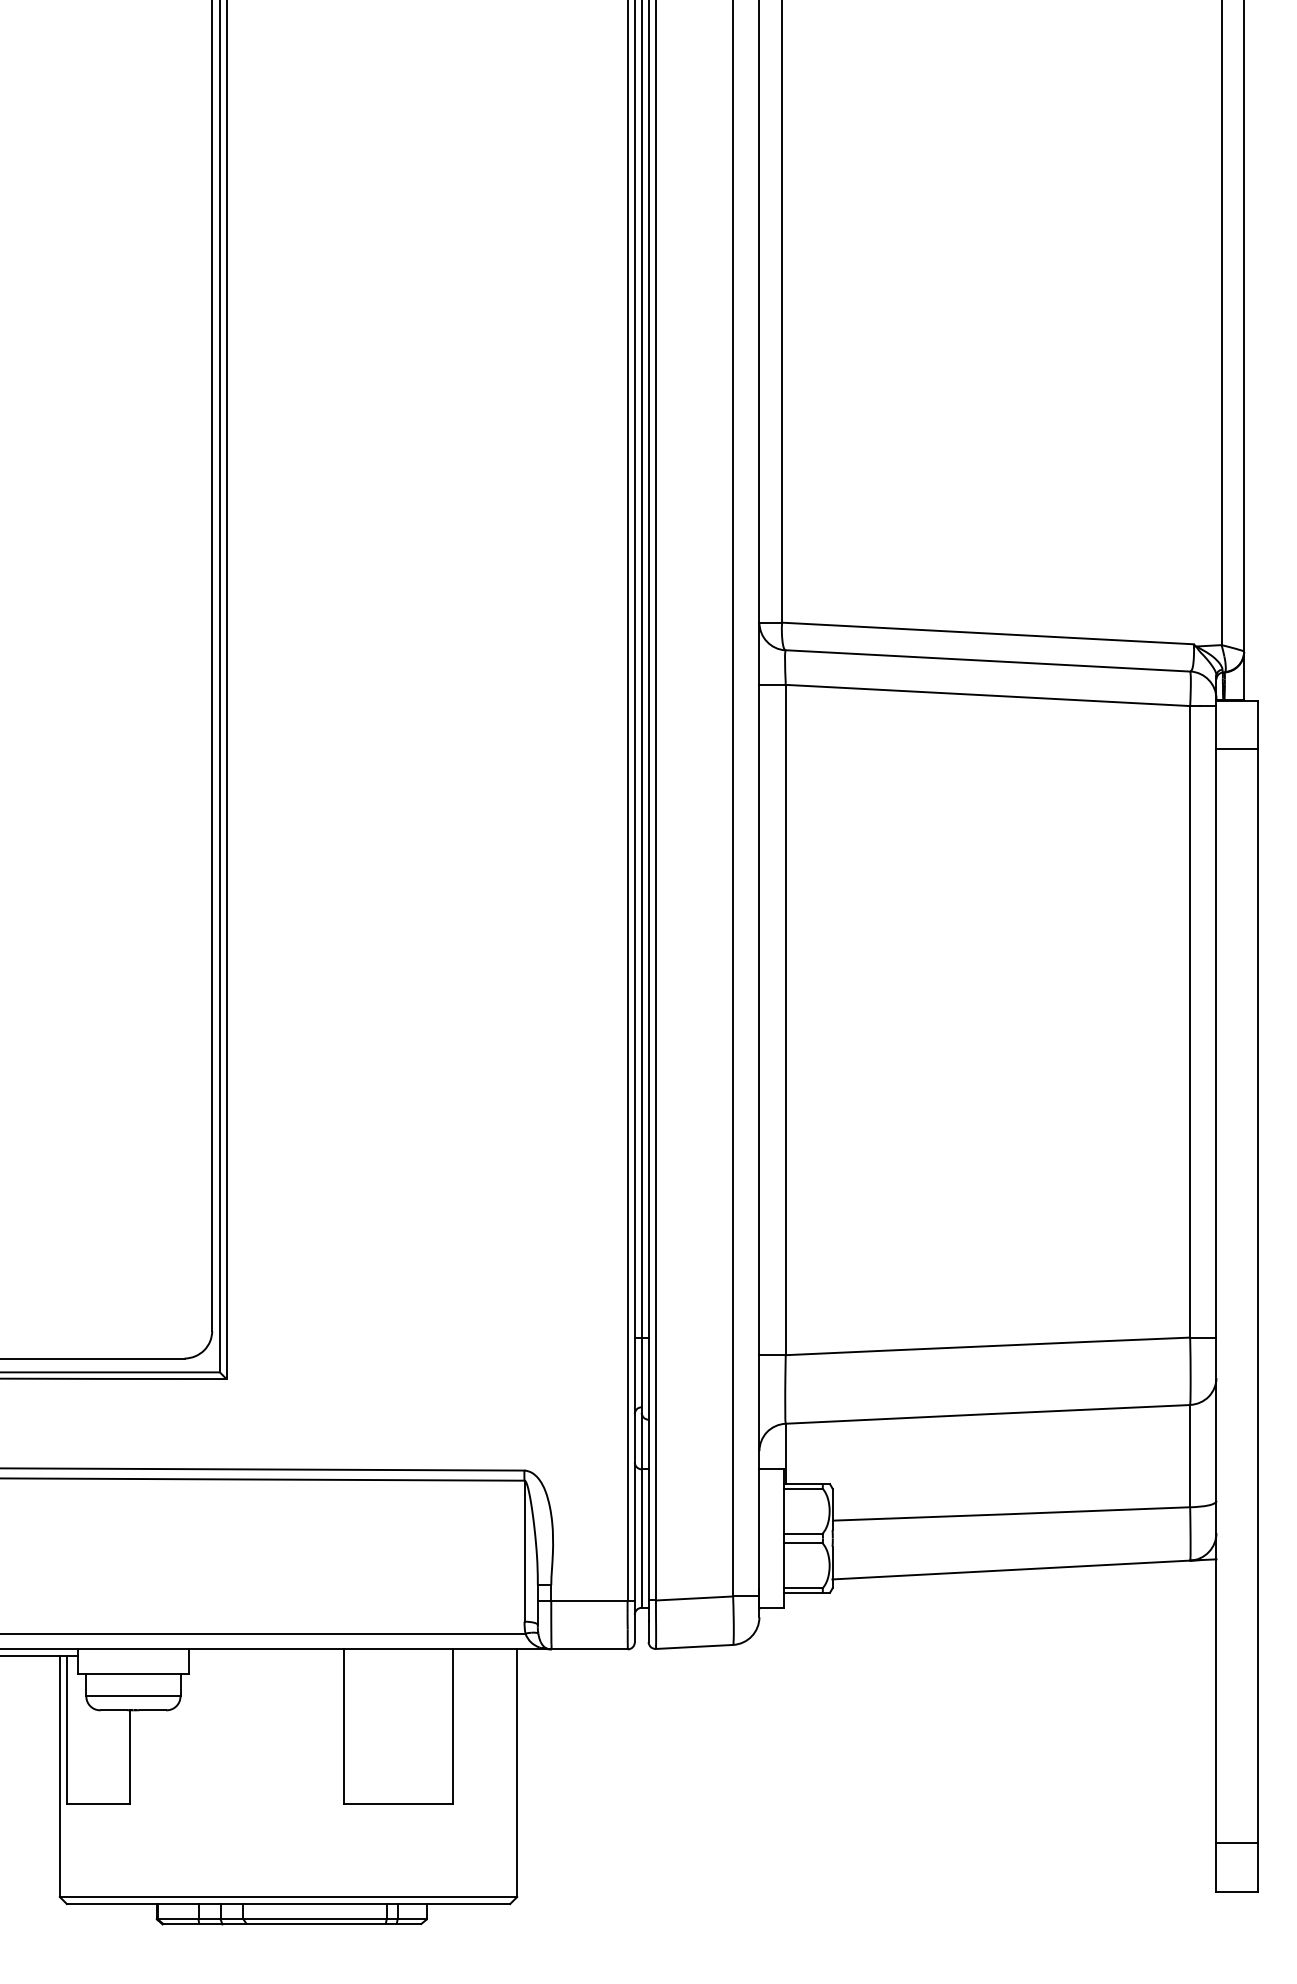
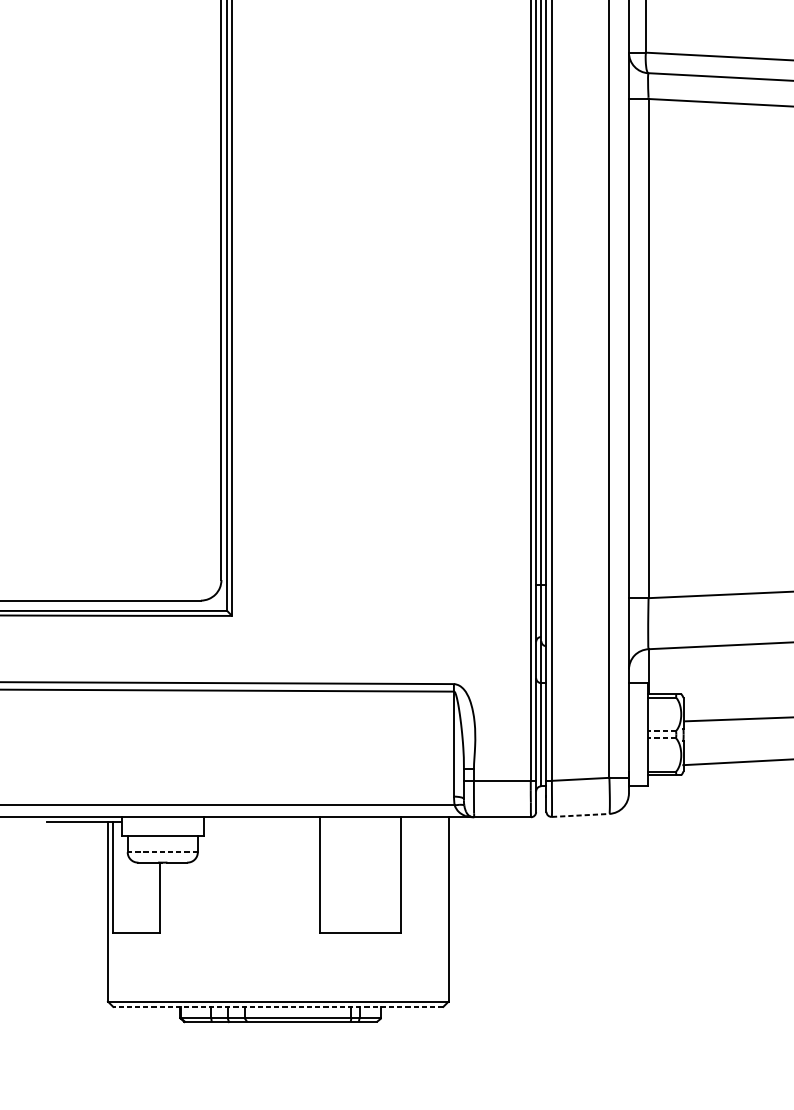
line: (802, 1533) -> (661, 730), solid -> dashed
line: (802, 1543) -> (661, 738), solid -> dashed
line: (694, 1646) -> (580, 815), solid -> dashed
line: (132, 1696) -> (162, 852), solid -> dashed
line: (288, 1904) -> (278, 1007), solid -> dashed

